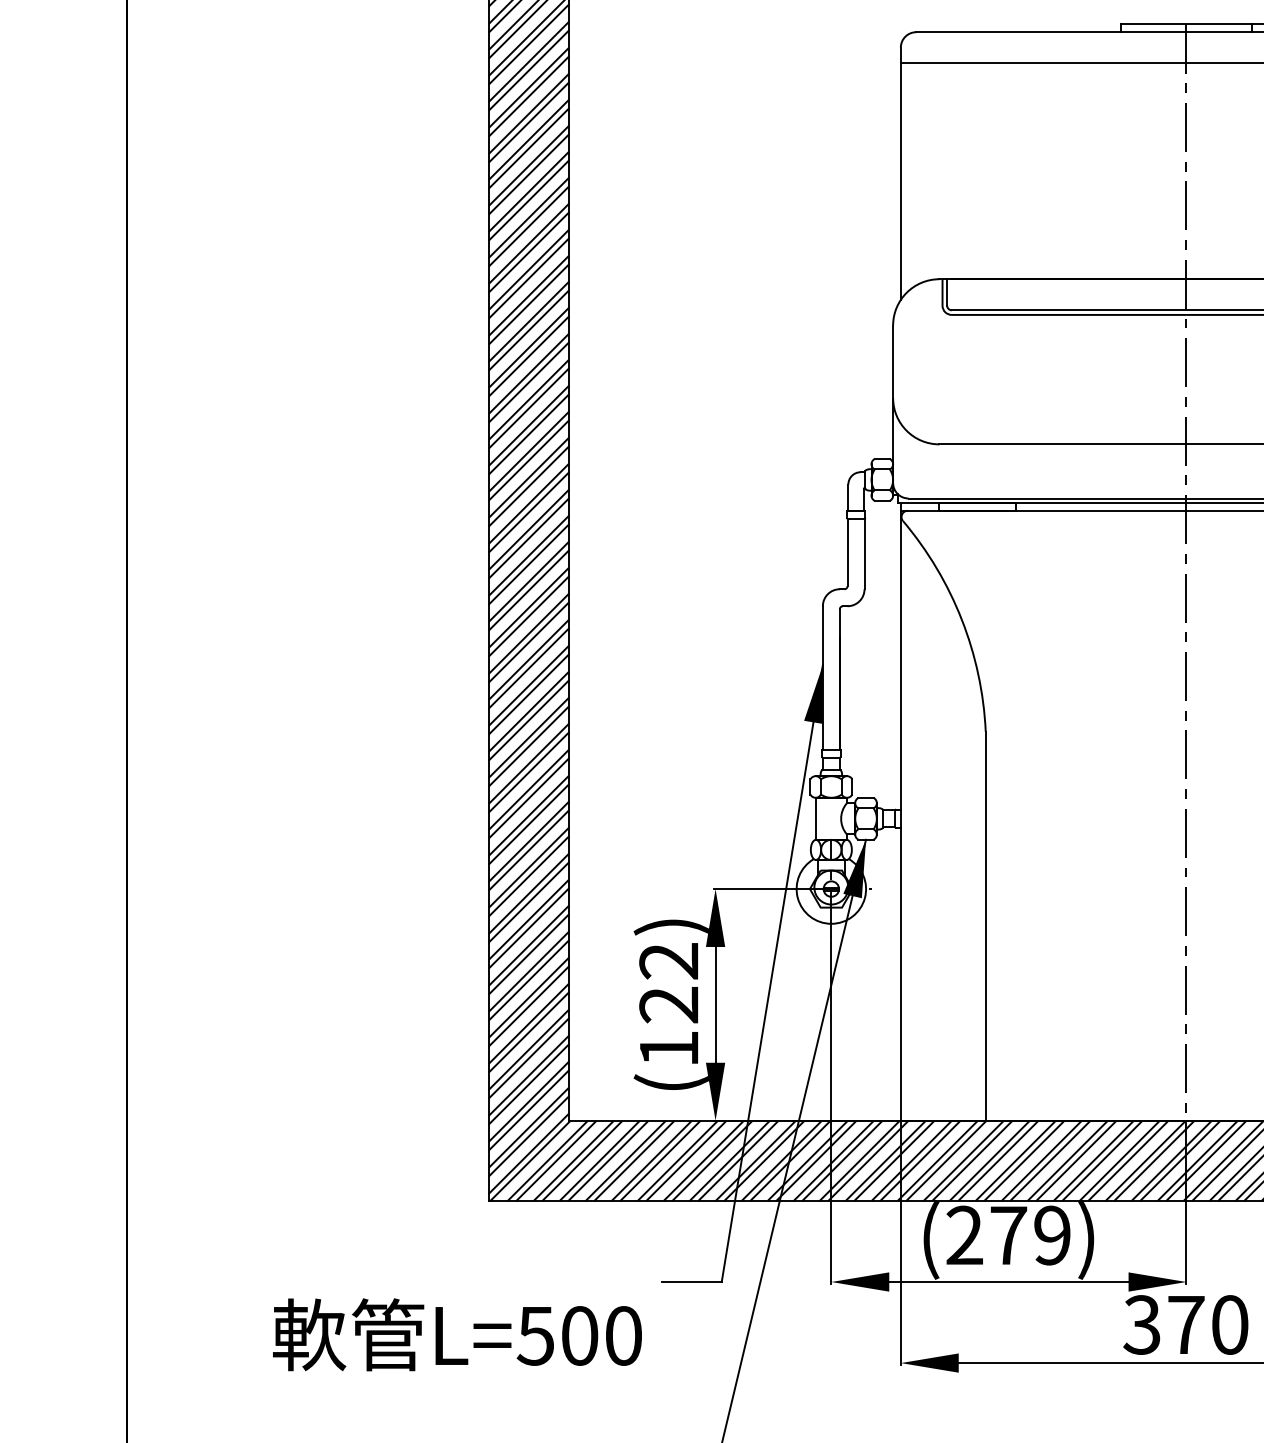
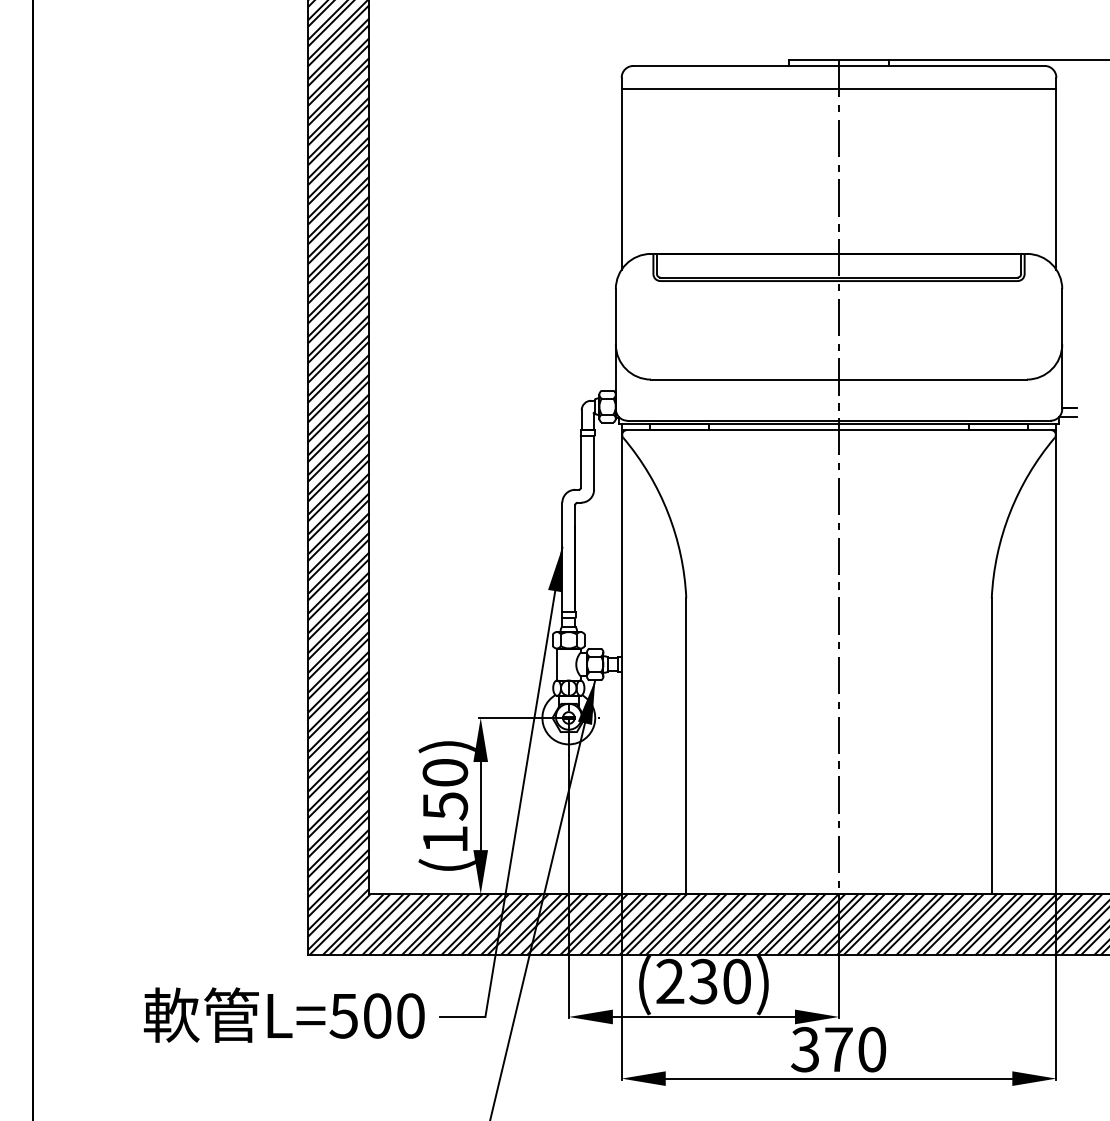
text: (669, 983) -> (445, 789), (122) -> (150)
text: (1029, 1235) -> (719, 981), (279) -> (230)
text: (457, 1333) -> (284, 1014), moved

